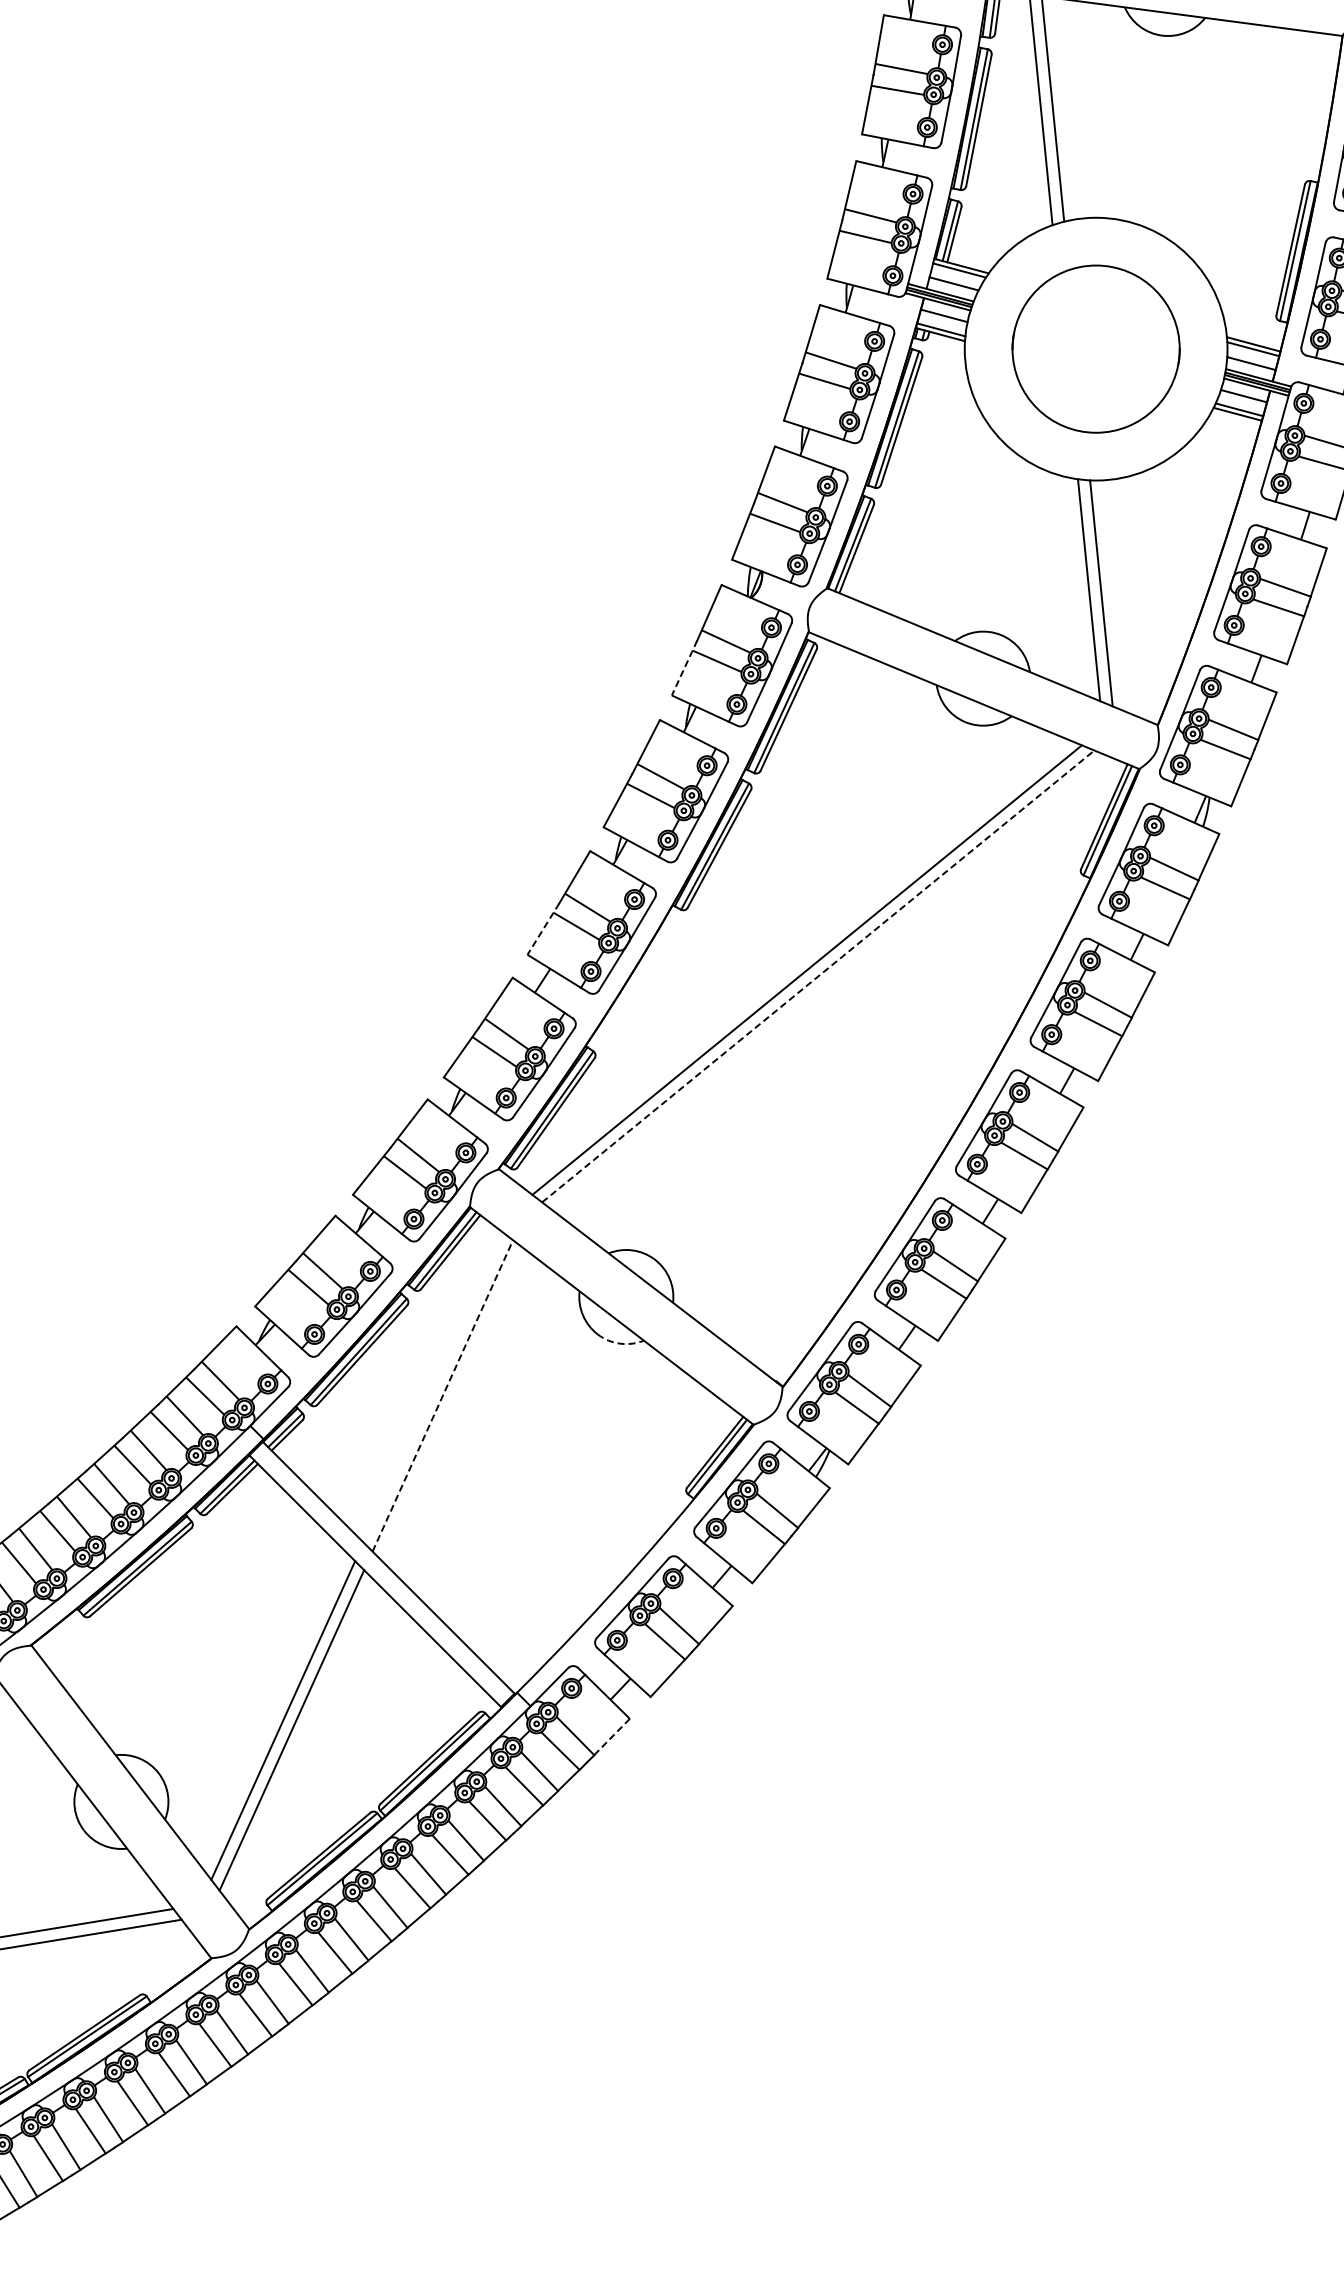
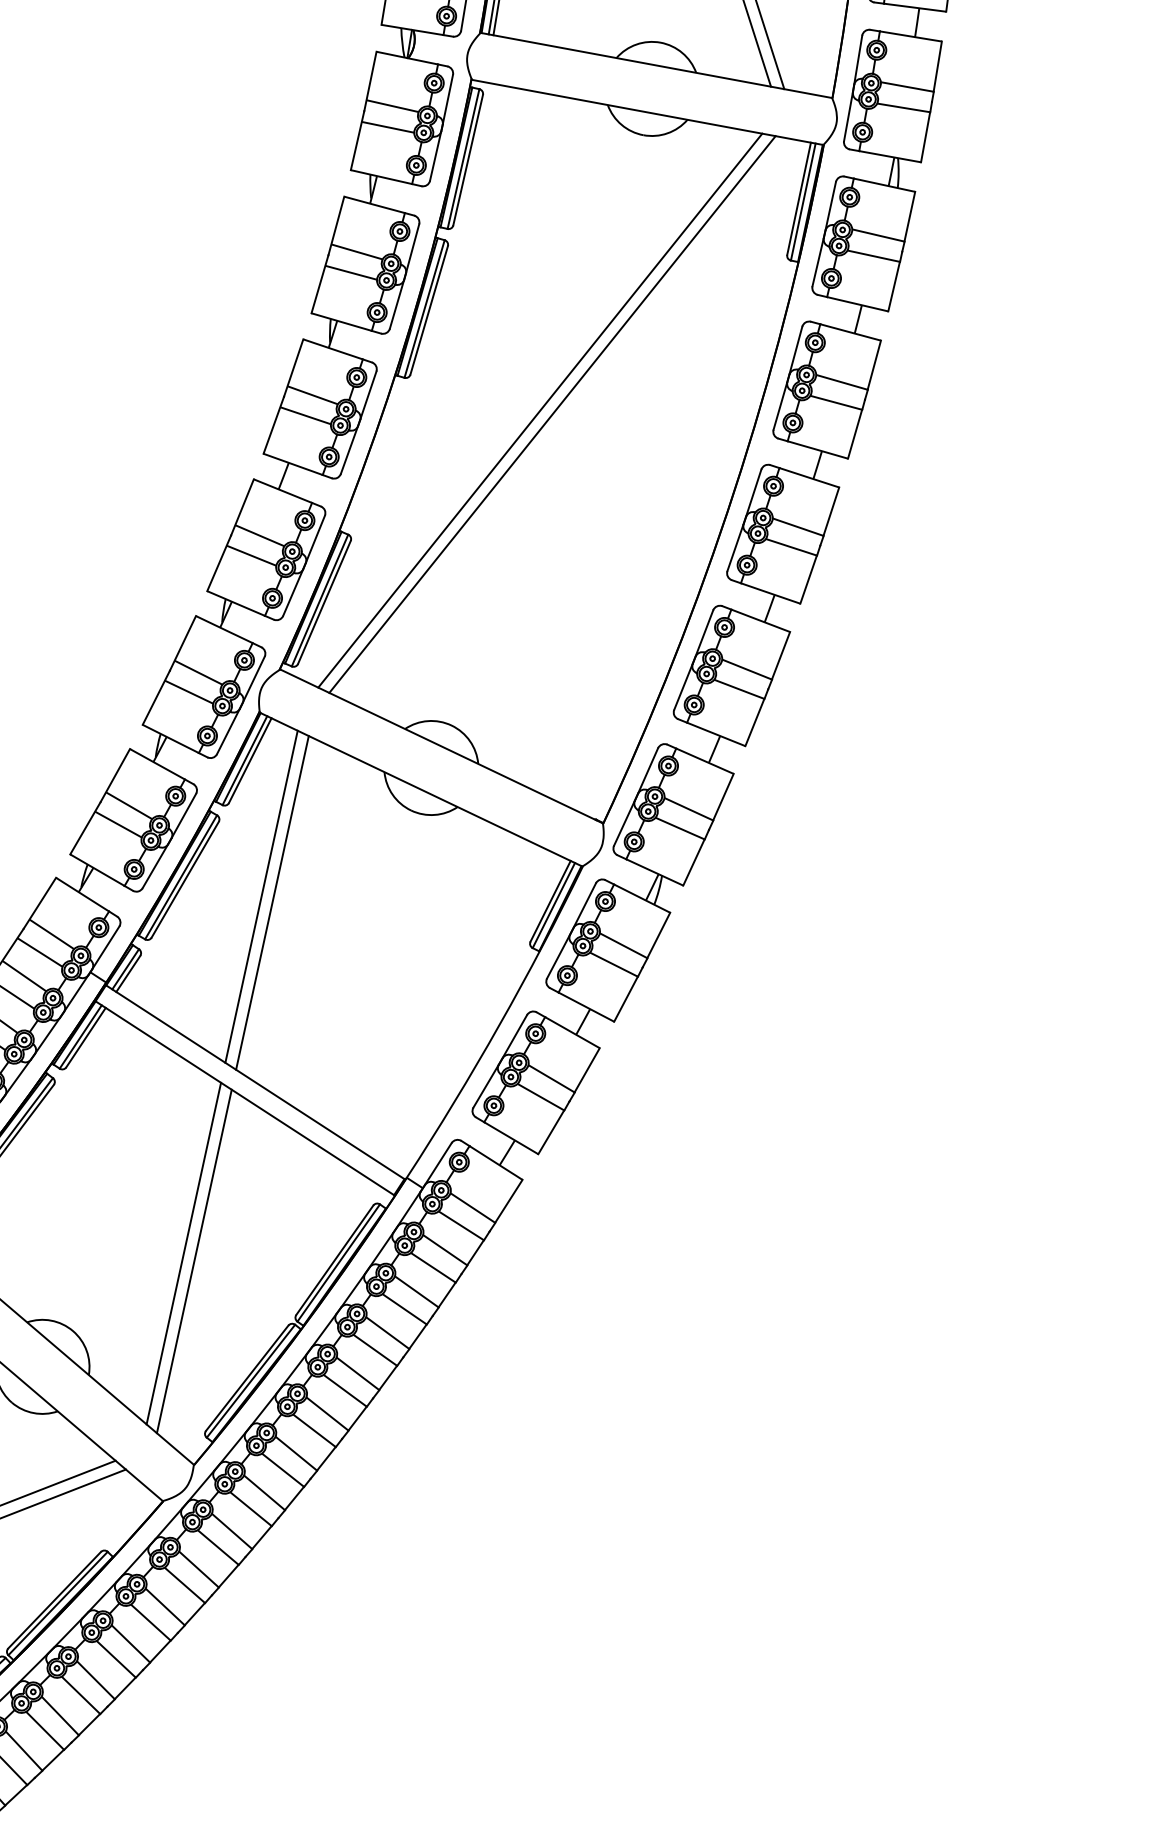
line: (684, 668) -> (357, 141), dashed -> solid
line: (543, 929) -> (273, 425), dashed -> solid
line: (818, 976) -> (552, 414), dashed -> solid
arc: (619, 1343) -> (434, 814), dashed -> solid
line: (433, 1387) -> (261, 896), added
line: (442, 1395) -> (272, 902), dashed -> solid
line: (612, 1736) -> (509, 1200), dashed -> solid

